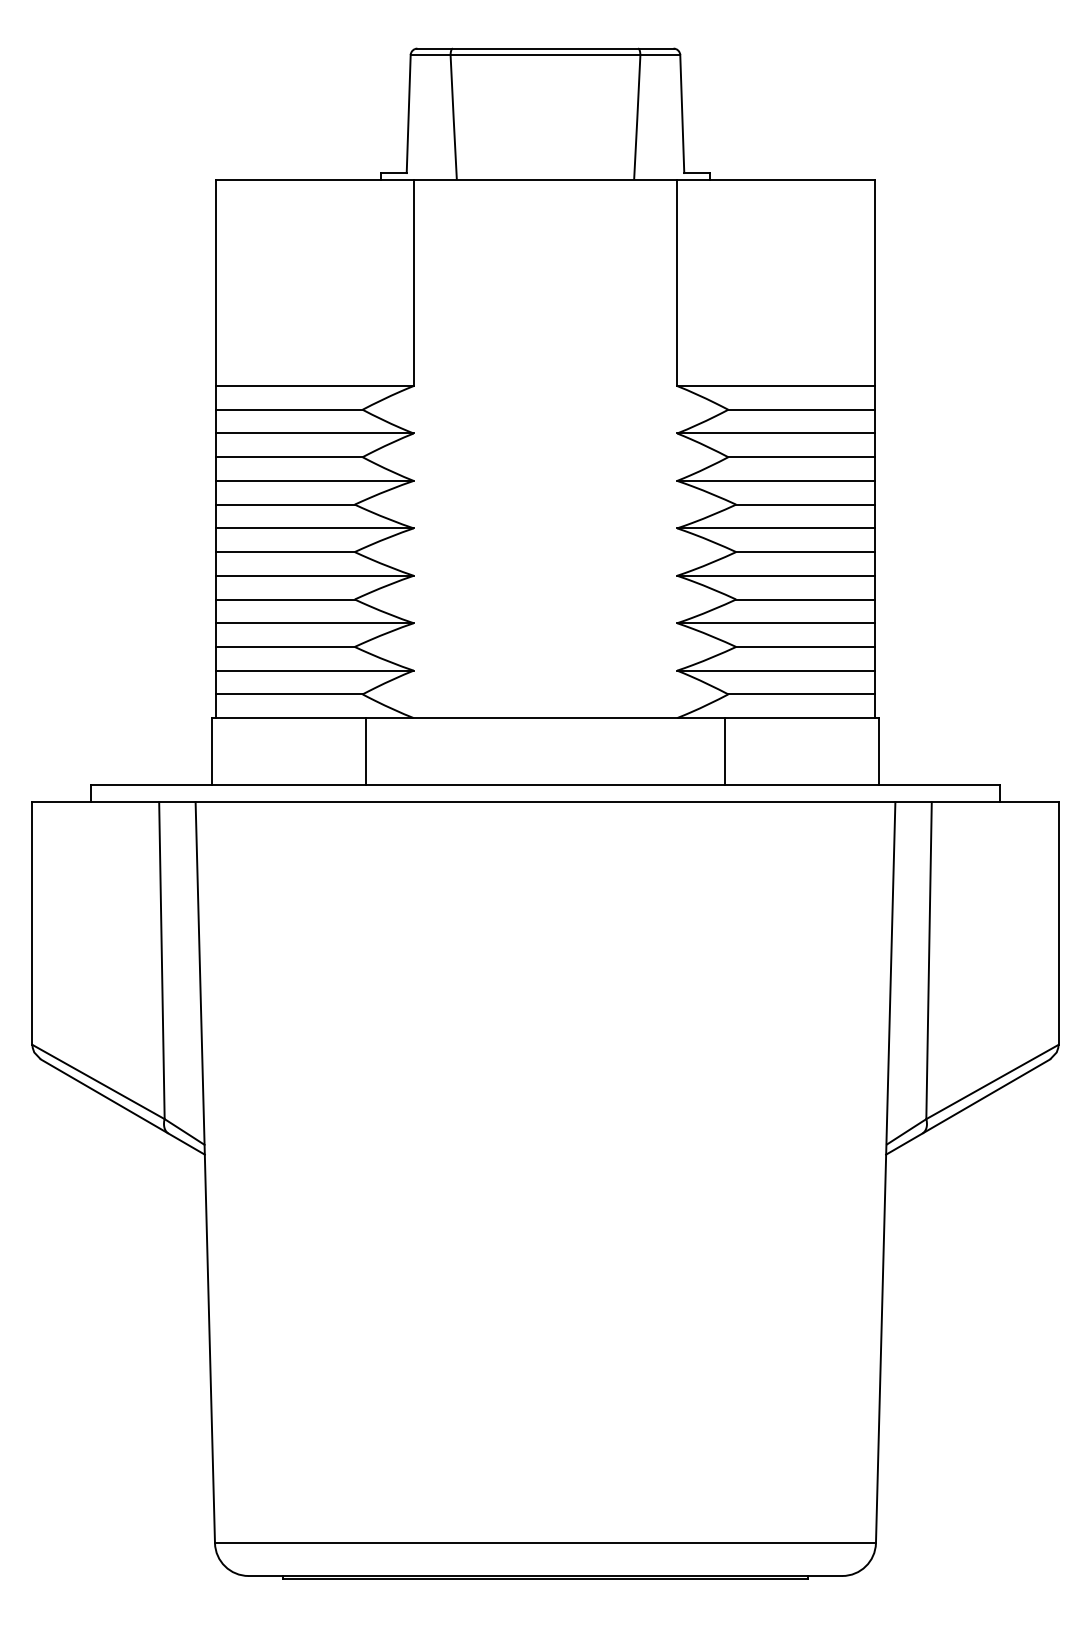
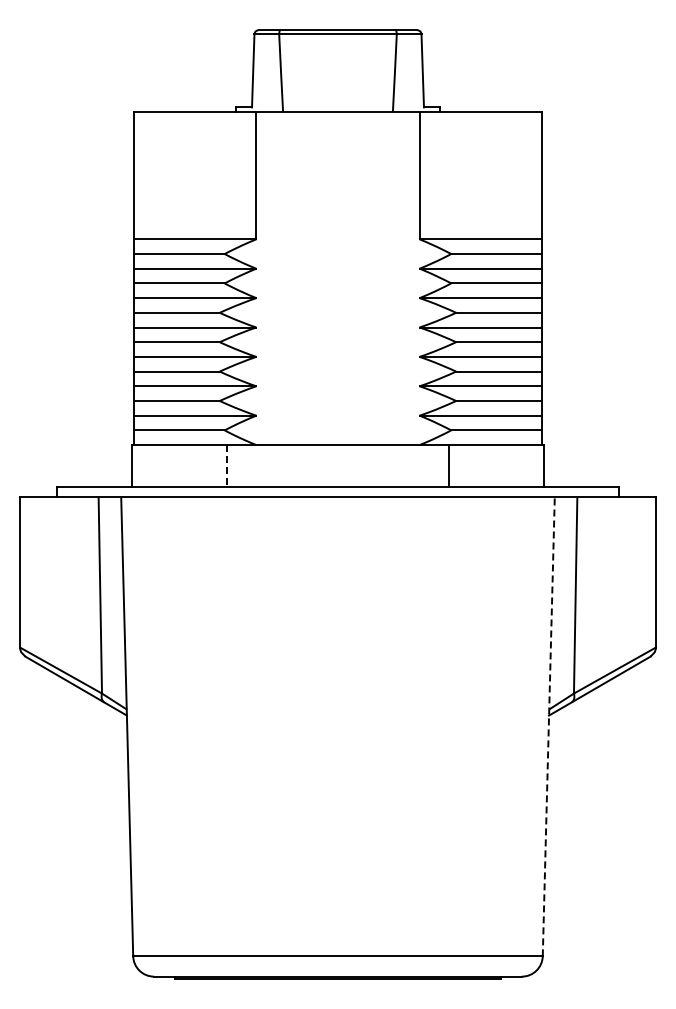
line: (365, 751) -> (226, 465), solid -> dashed
line: (885, 1172) -> (548, 726), solid -> dashed

